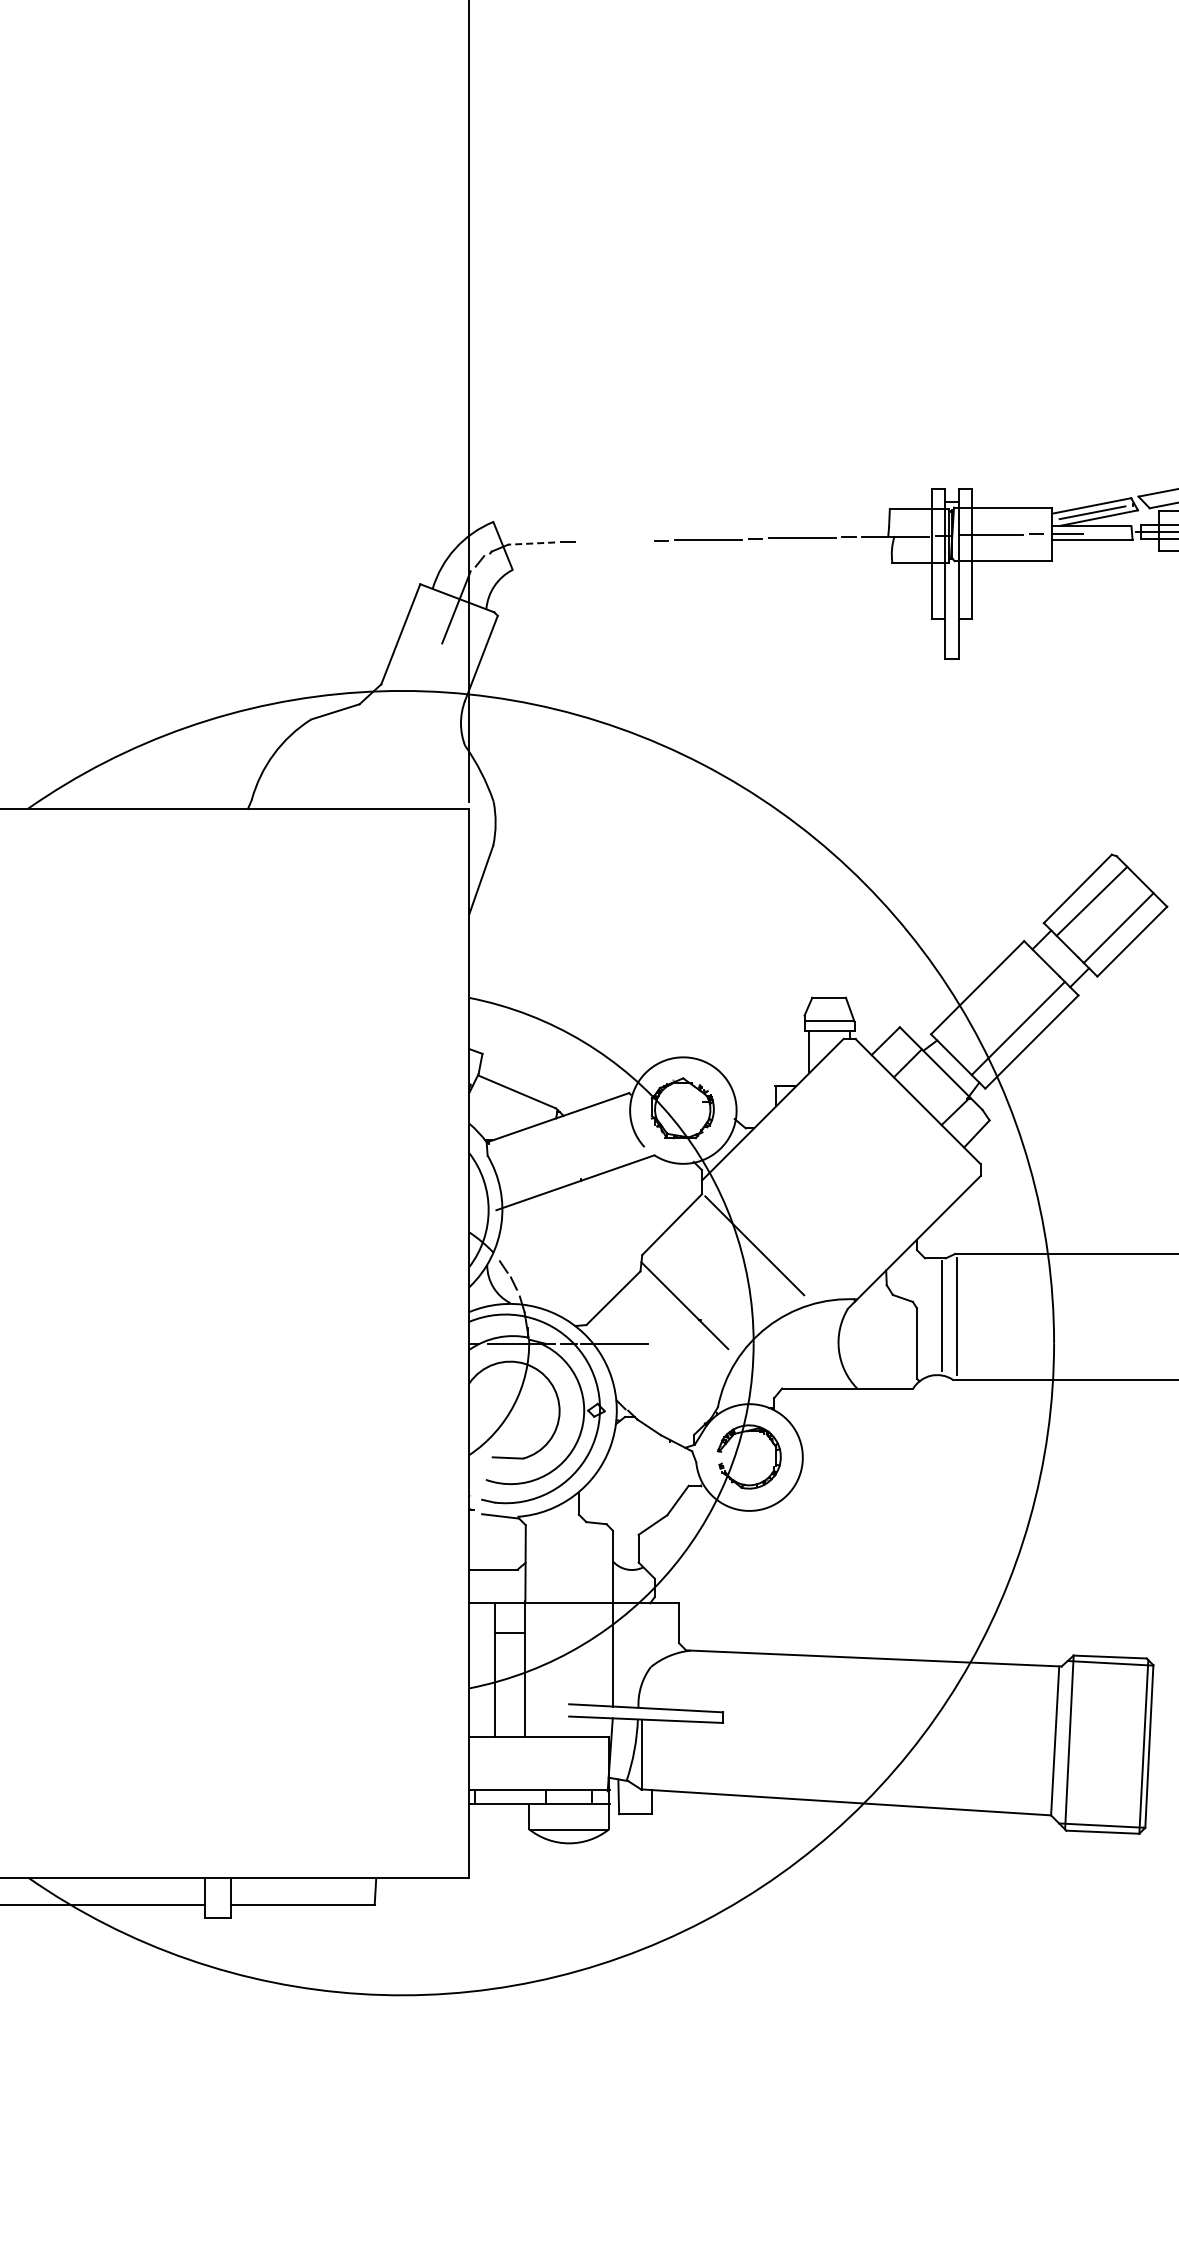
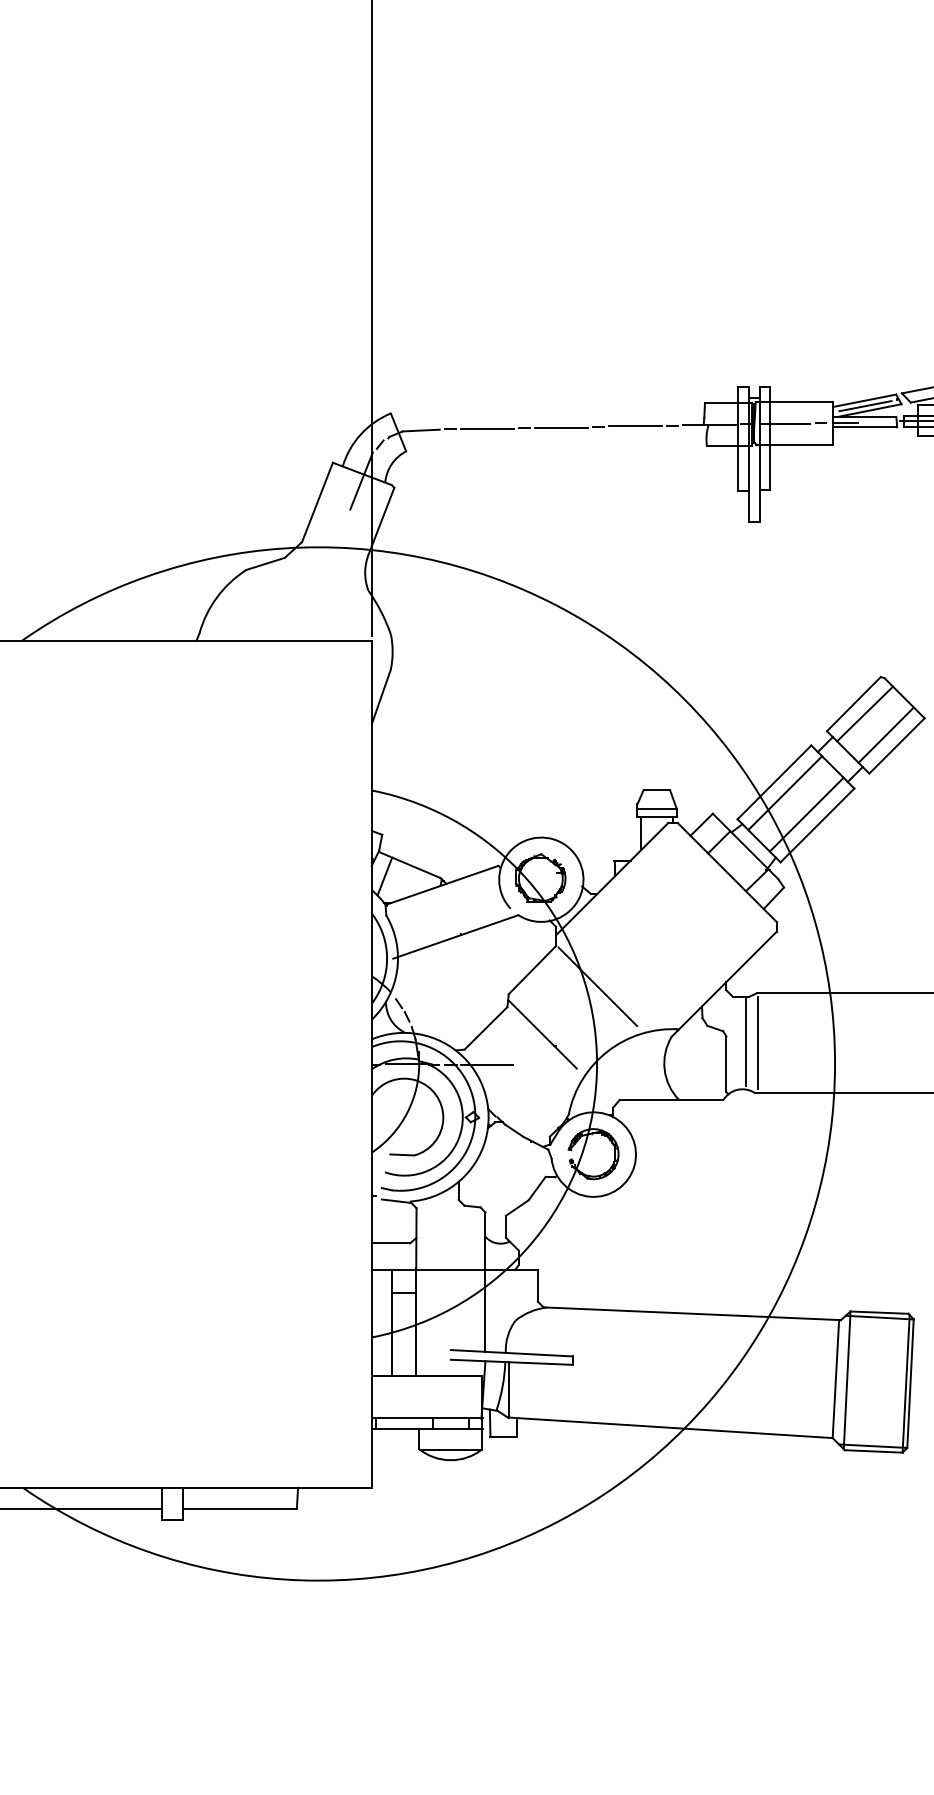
line: (614, 541) -> (486, 428), added
line: (531, 543) -> (421, 430), dashed -> solid
line: (990, 1000) -> (784, 792), added
line: (485, 1106) -> (384, 876), added

